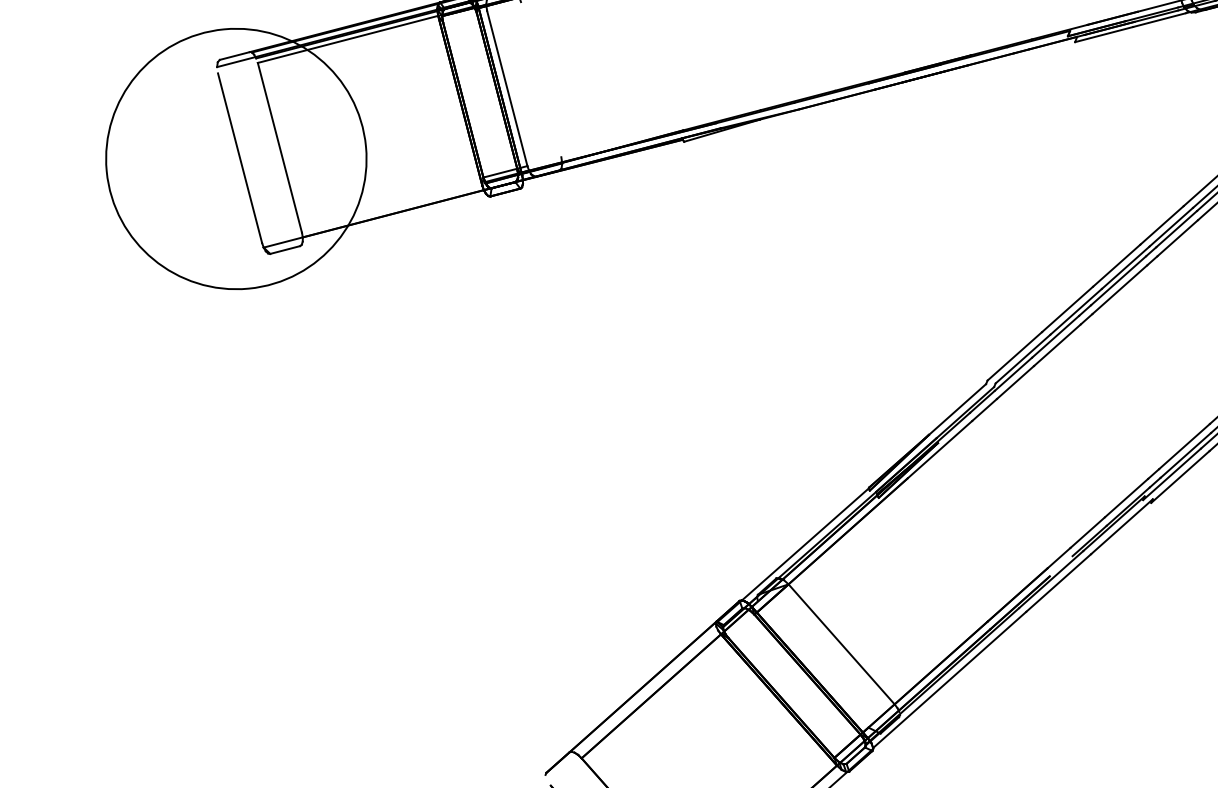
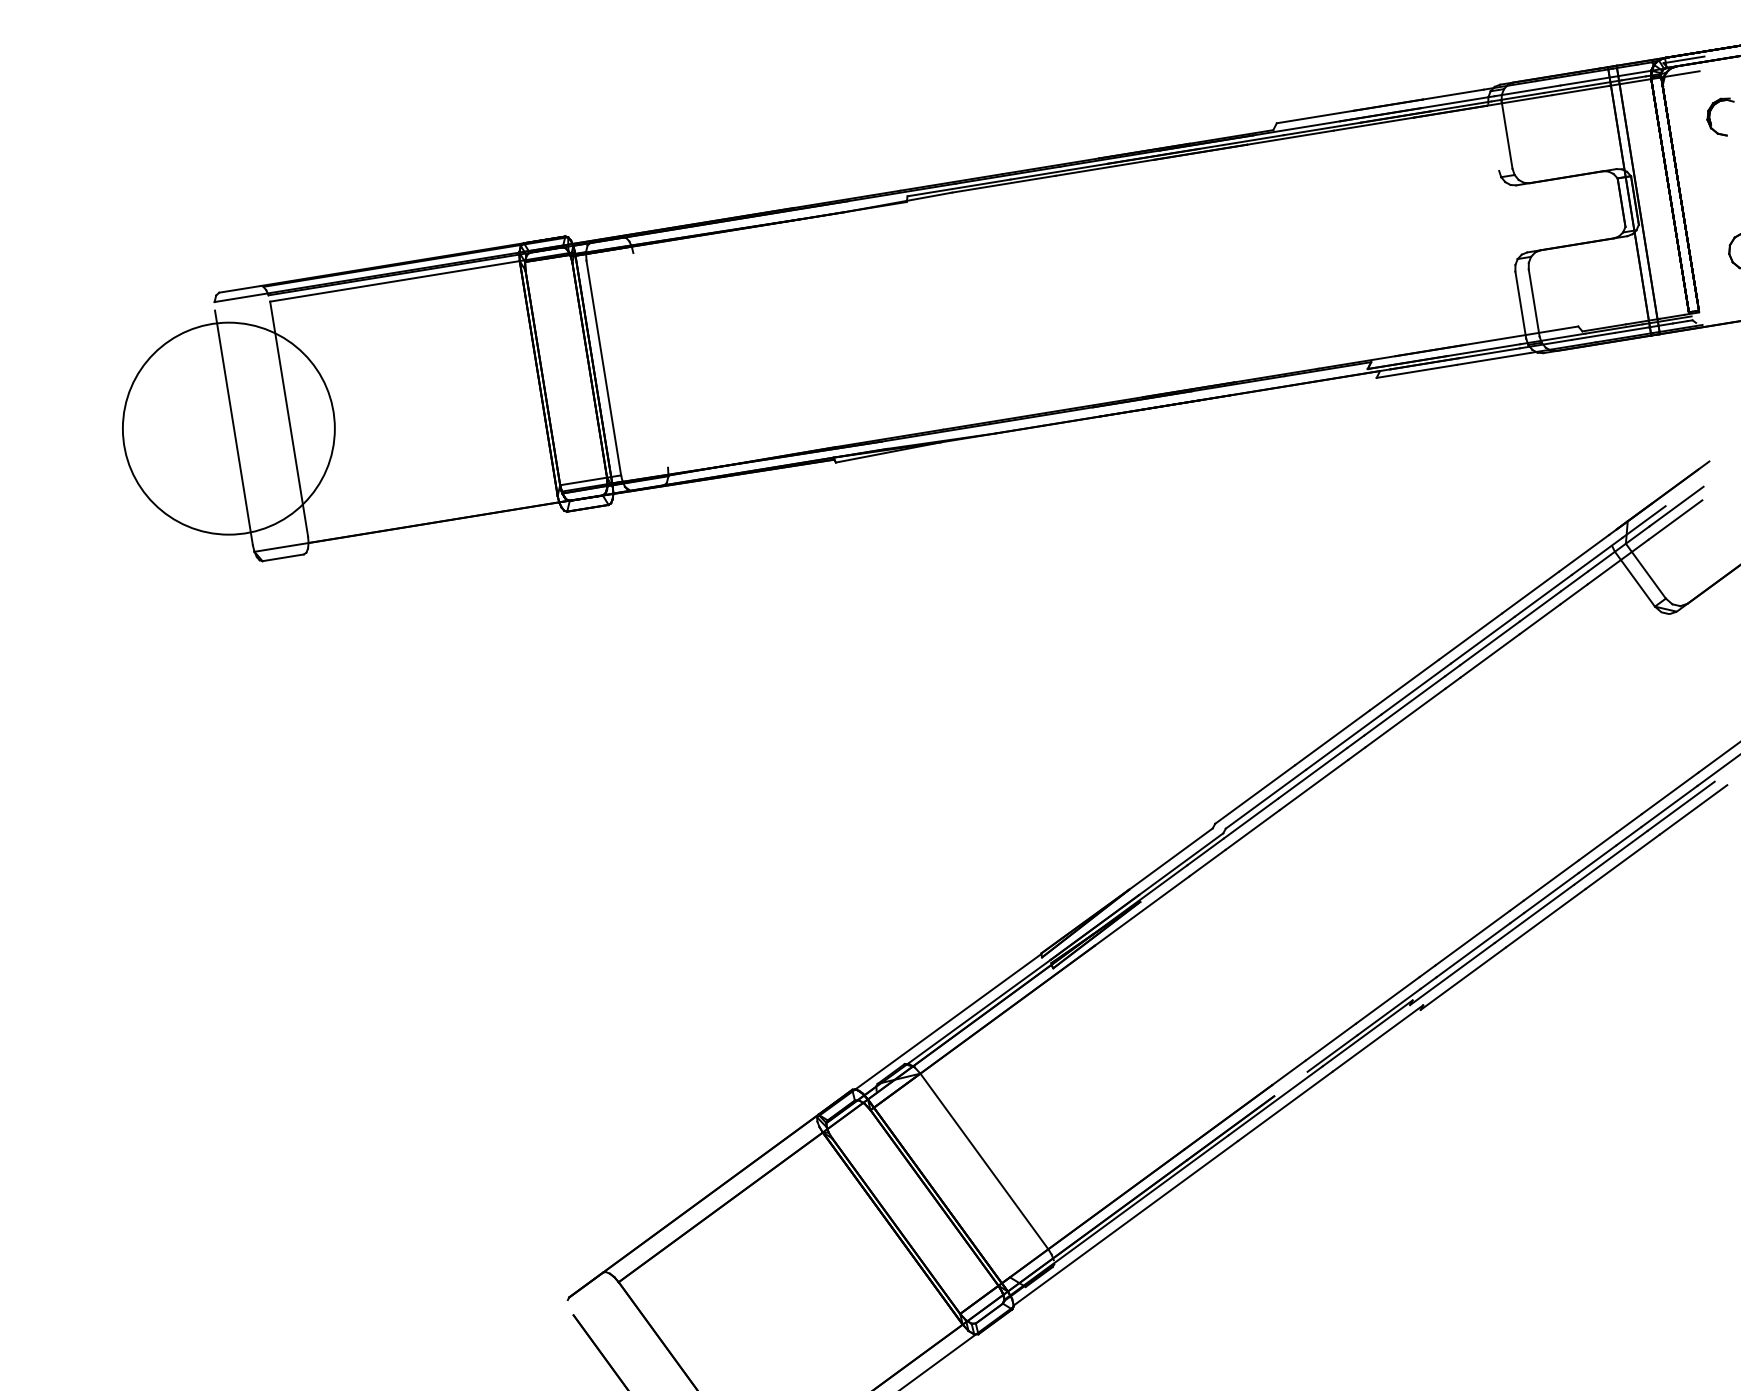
circle: (236, 158) -> (228, 428), size x0.6

